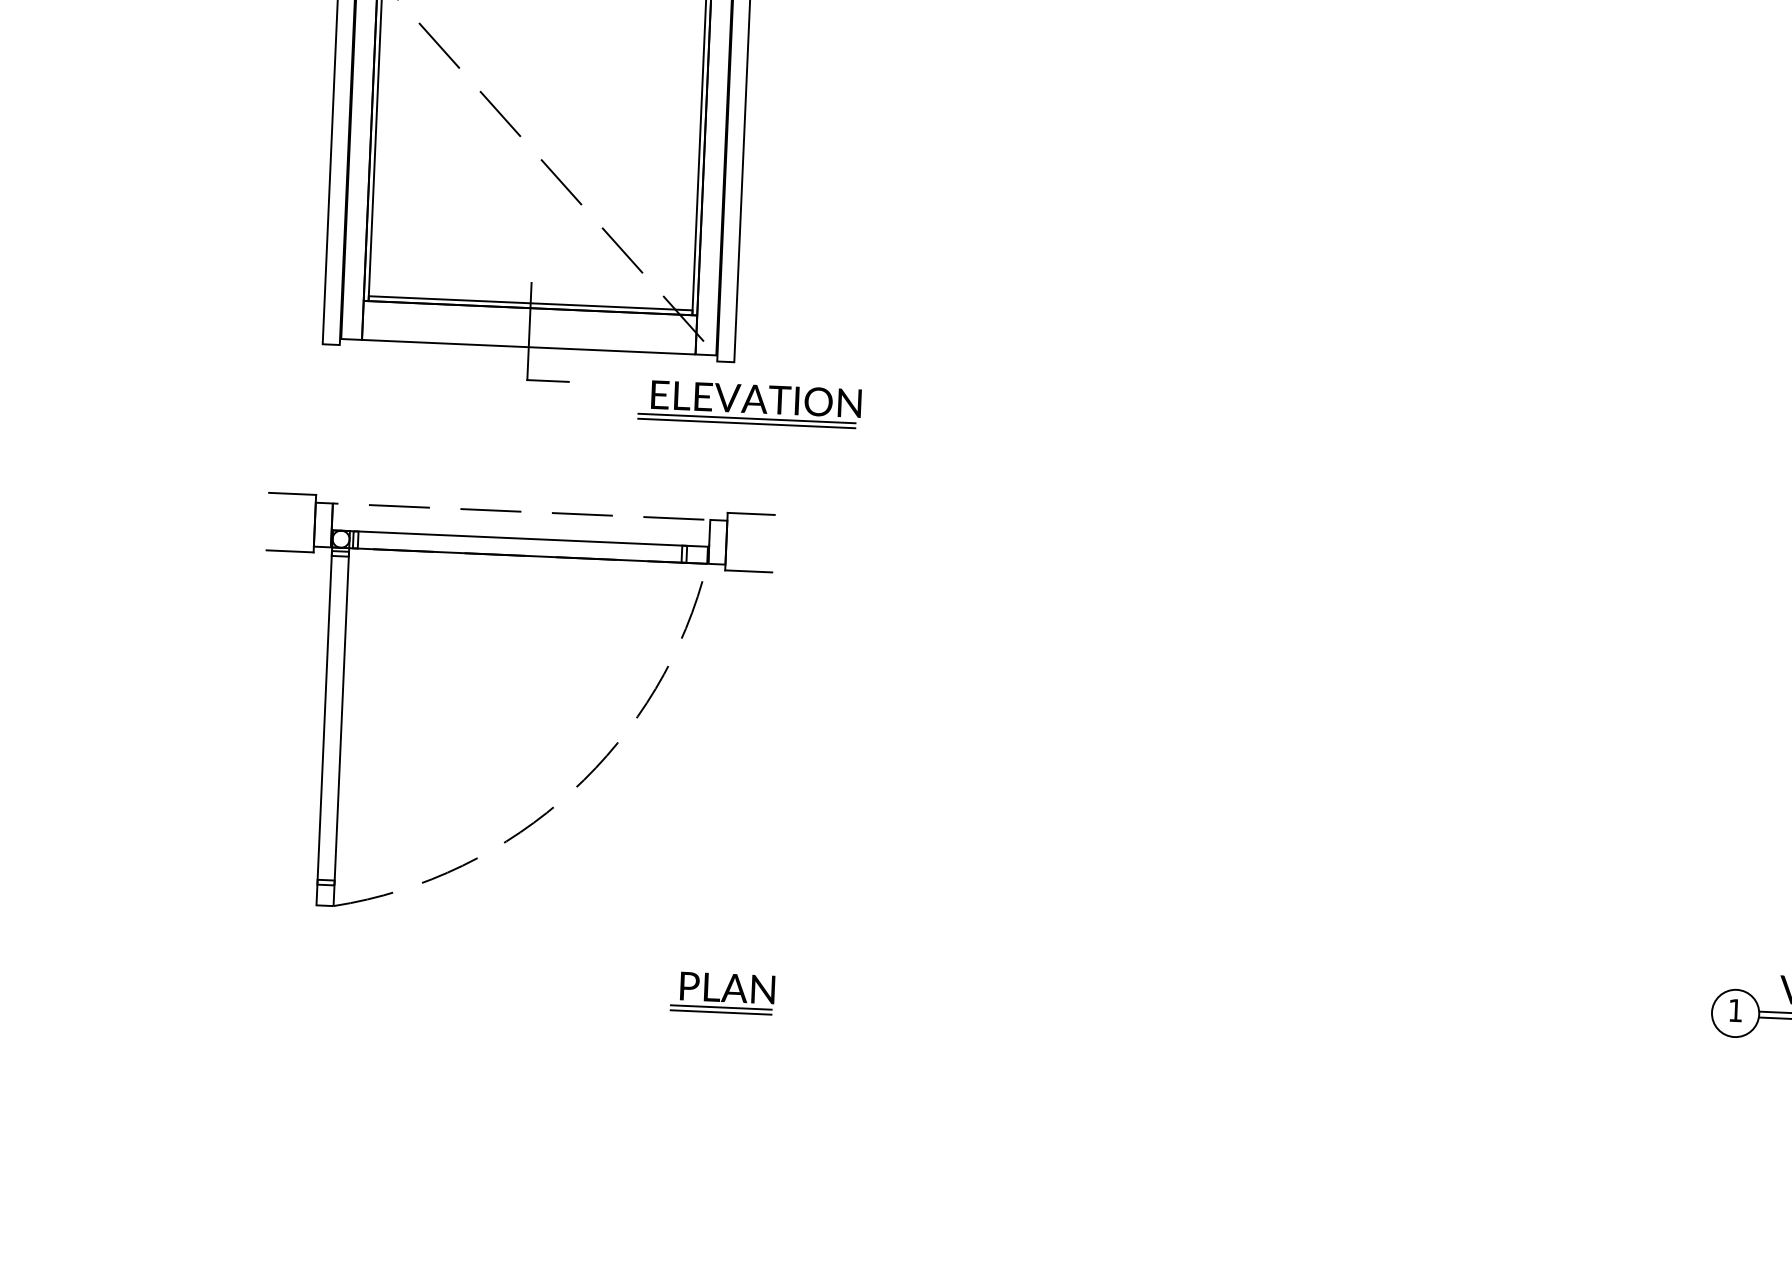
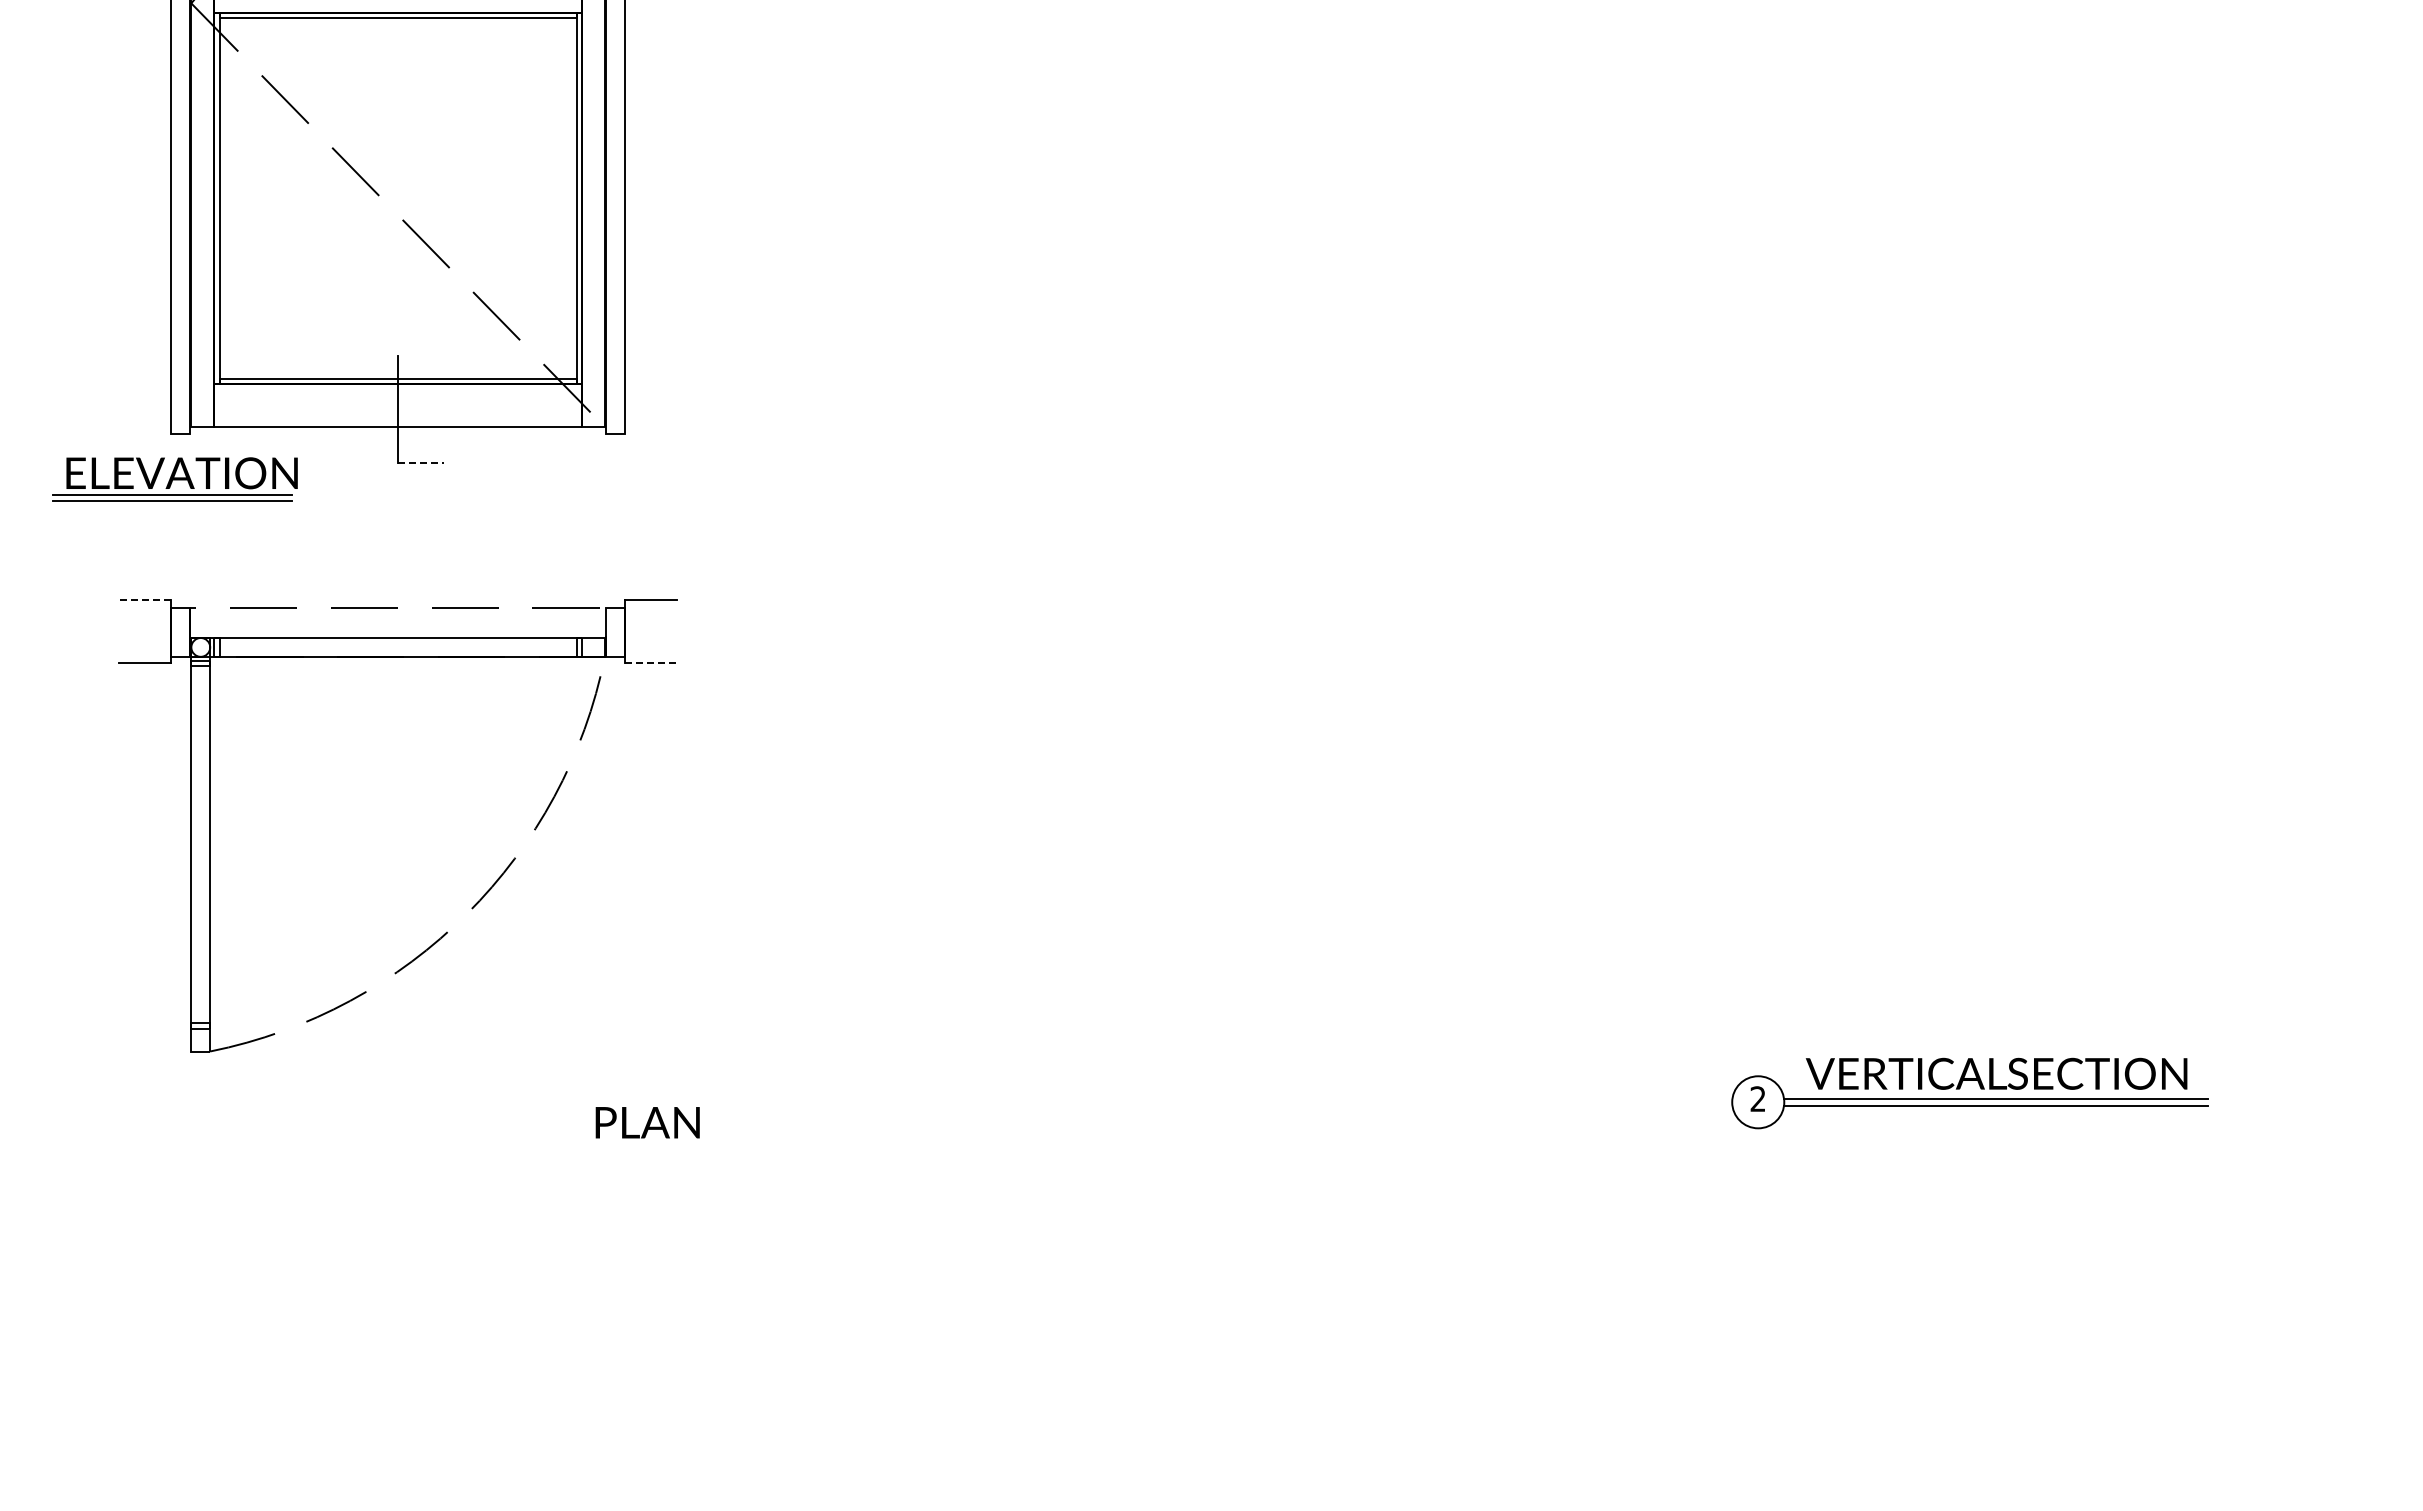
line: (547, 381) -> (420, 463), solid -> dashed
part: (749, 404) -> (174, 479), moved
line: (292, 493) -> (145, 599), solid -> dashed
line: (748, 571) -> (650, 663), solid -> dashed
line: (721, 1007) -> (641, 1144), removed
text: (1735, 1009) -> (1757, 1098), 1 -> 2
line: (720, 1012) -> (641, 1149), removed

